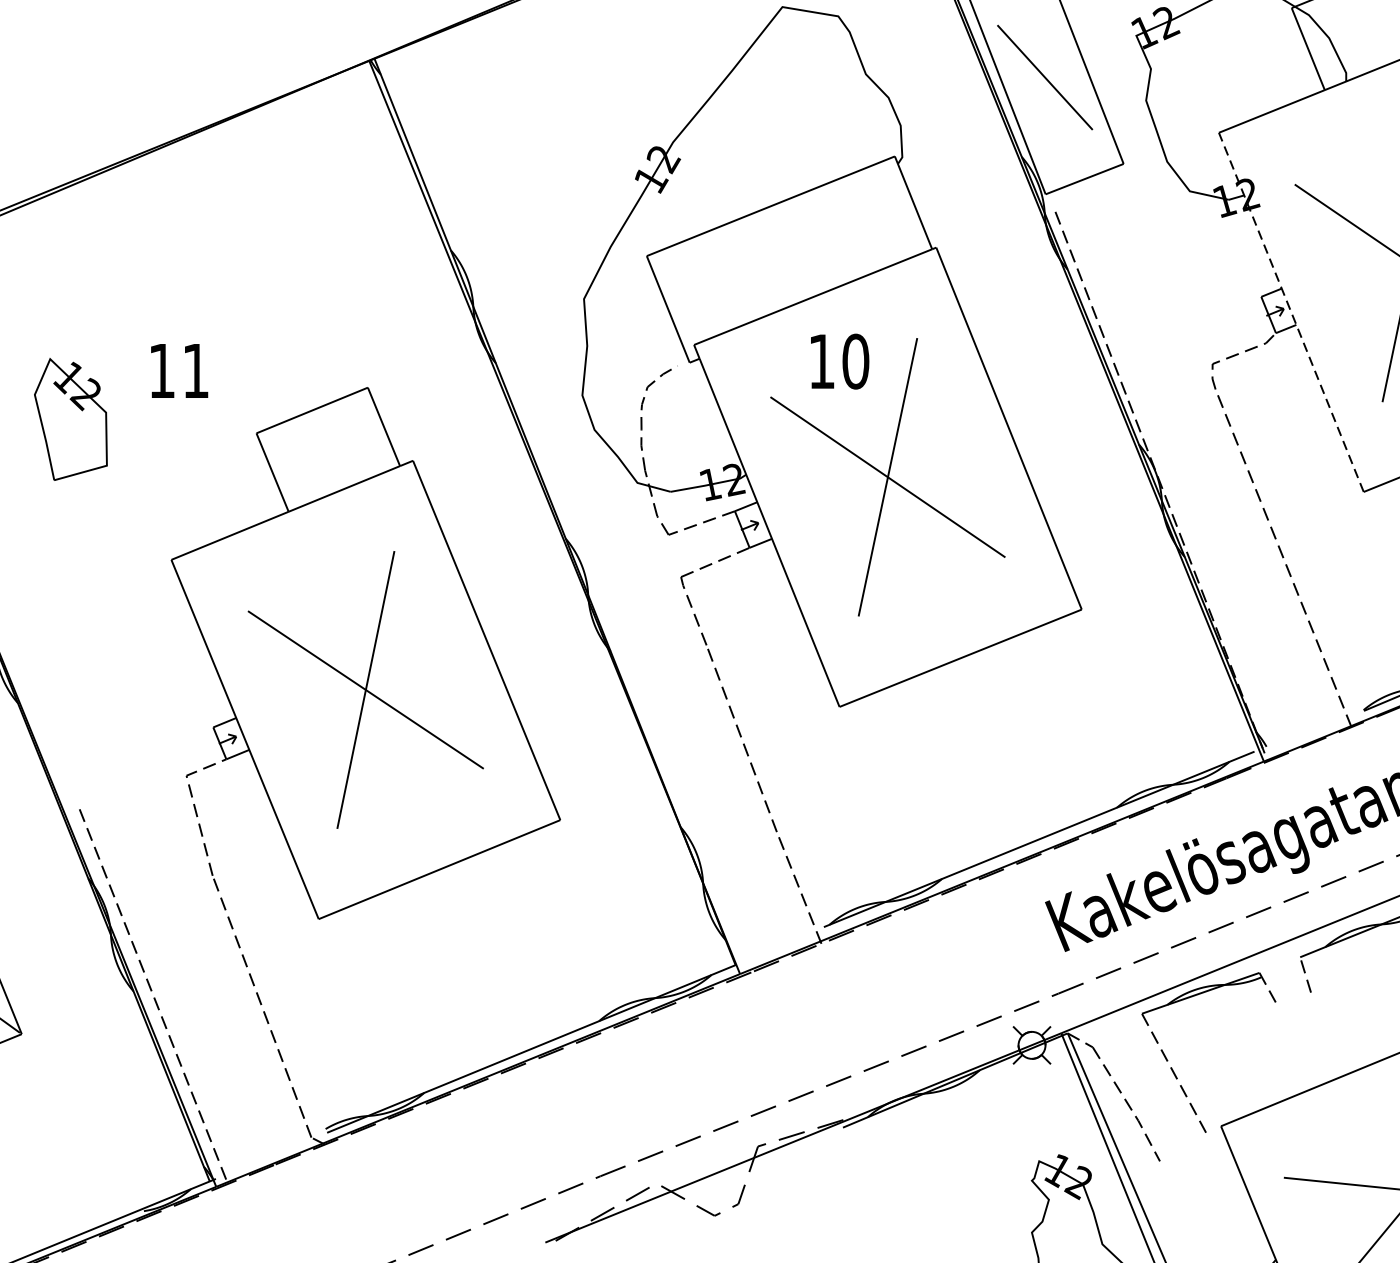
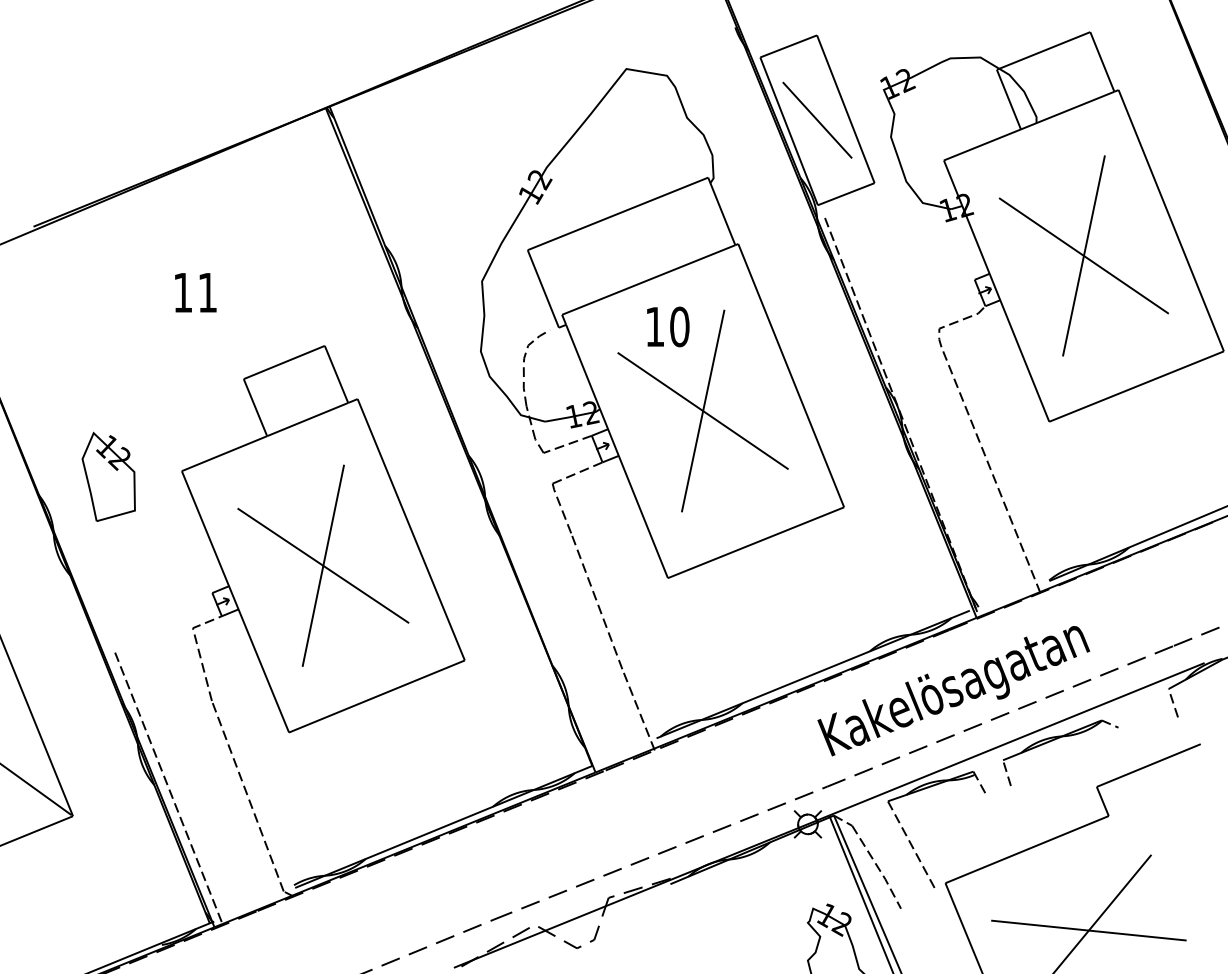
line: (1291, 312) -> (996, 291), dashed -> solid
text: (179, 370) -> (195, 292), moved
part: (70, 418) -> (108, 476), moved

